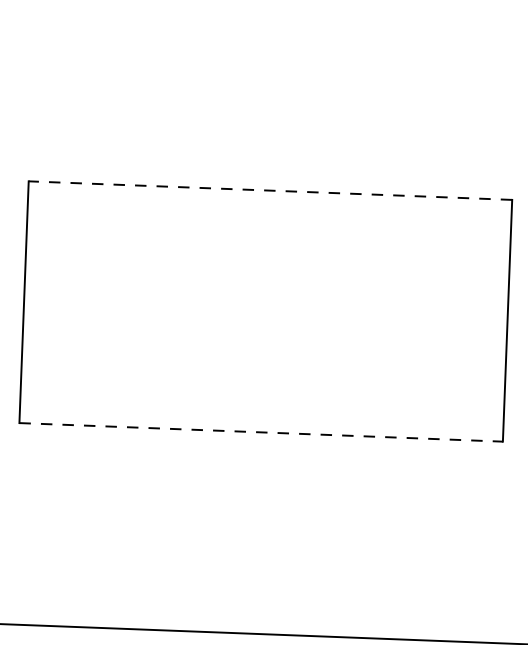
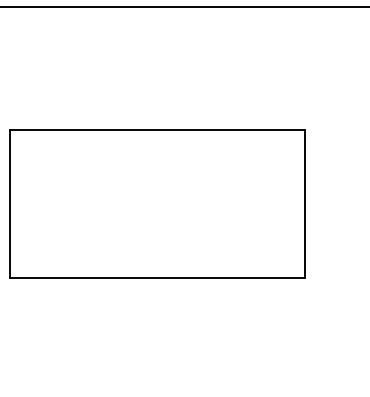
line: (270, 191) -> (157, 130), dashed -> solid
line: (261, 431) -> (157, 277), dashed -> solid

